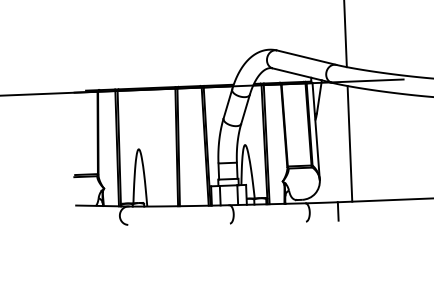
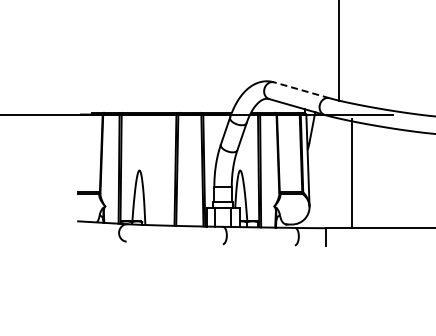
line: (306, 57) -> (301, 90), solid -> dashed
line: (350, 143) -> (352, 173), moved

